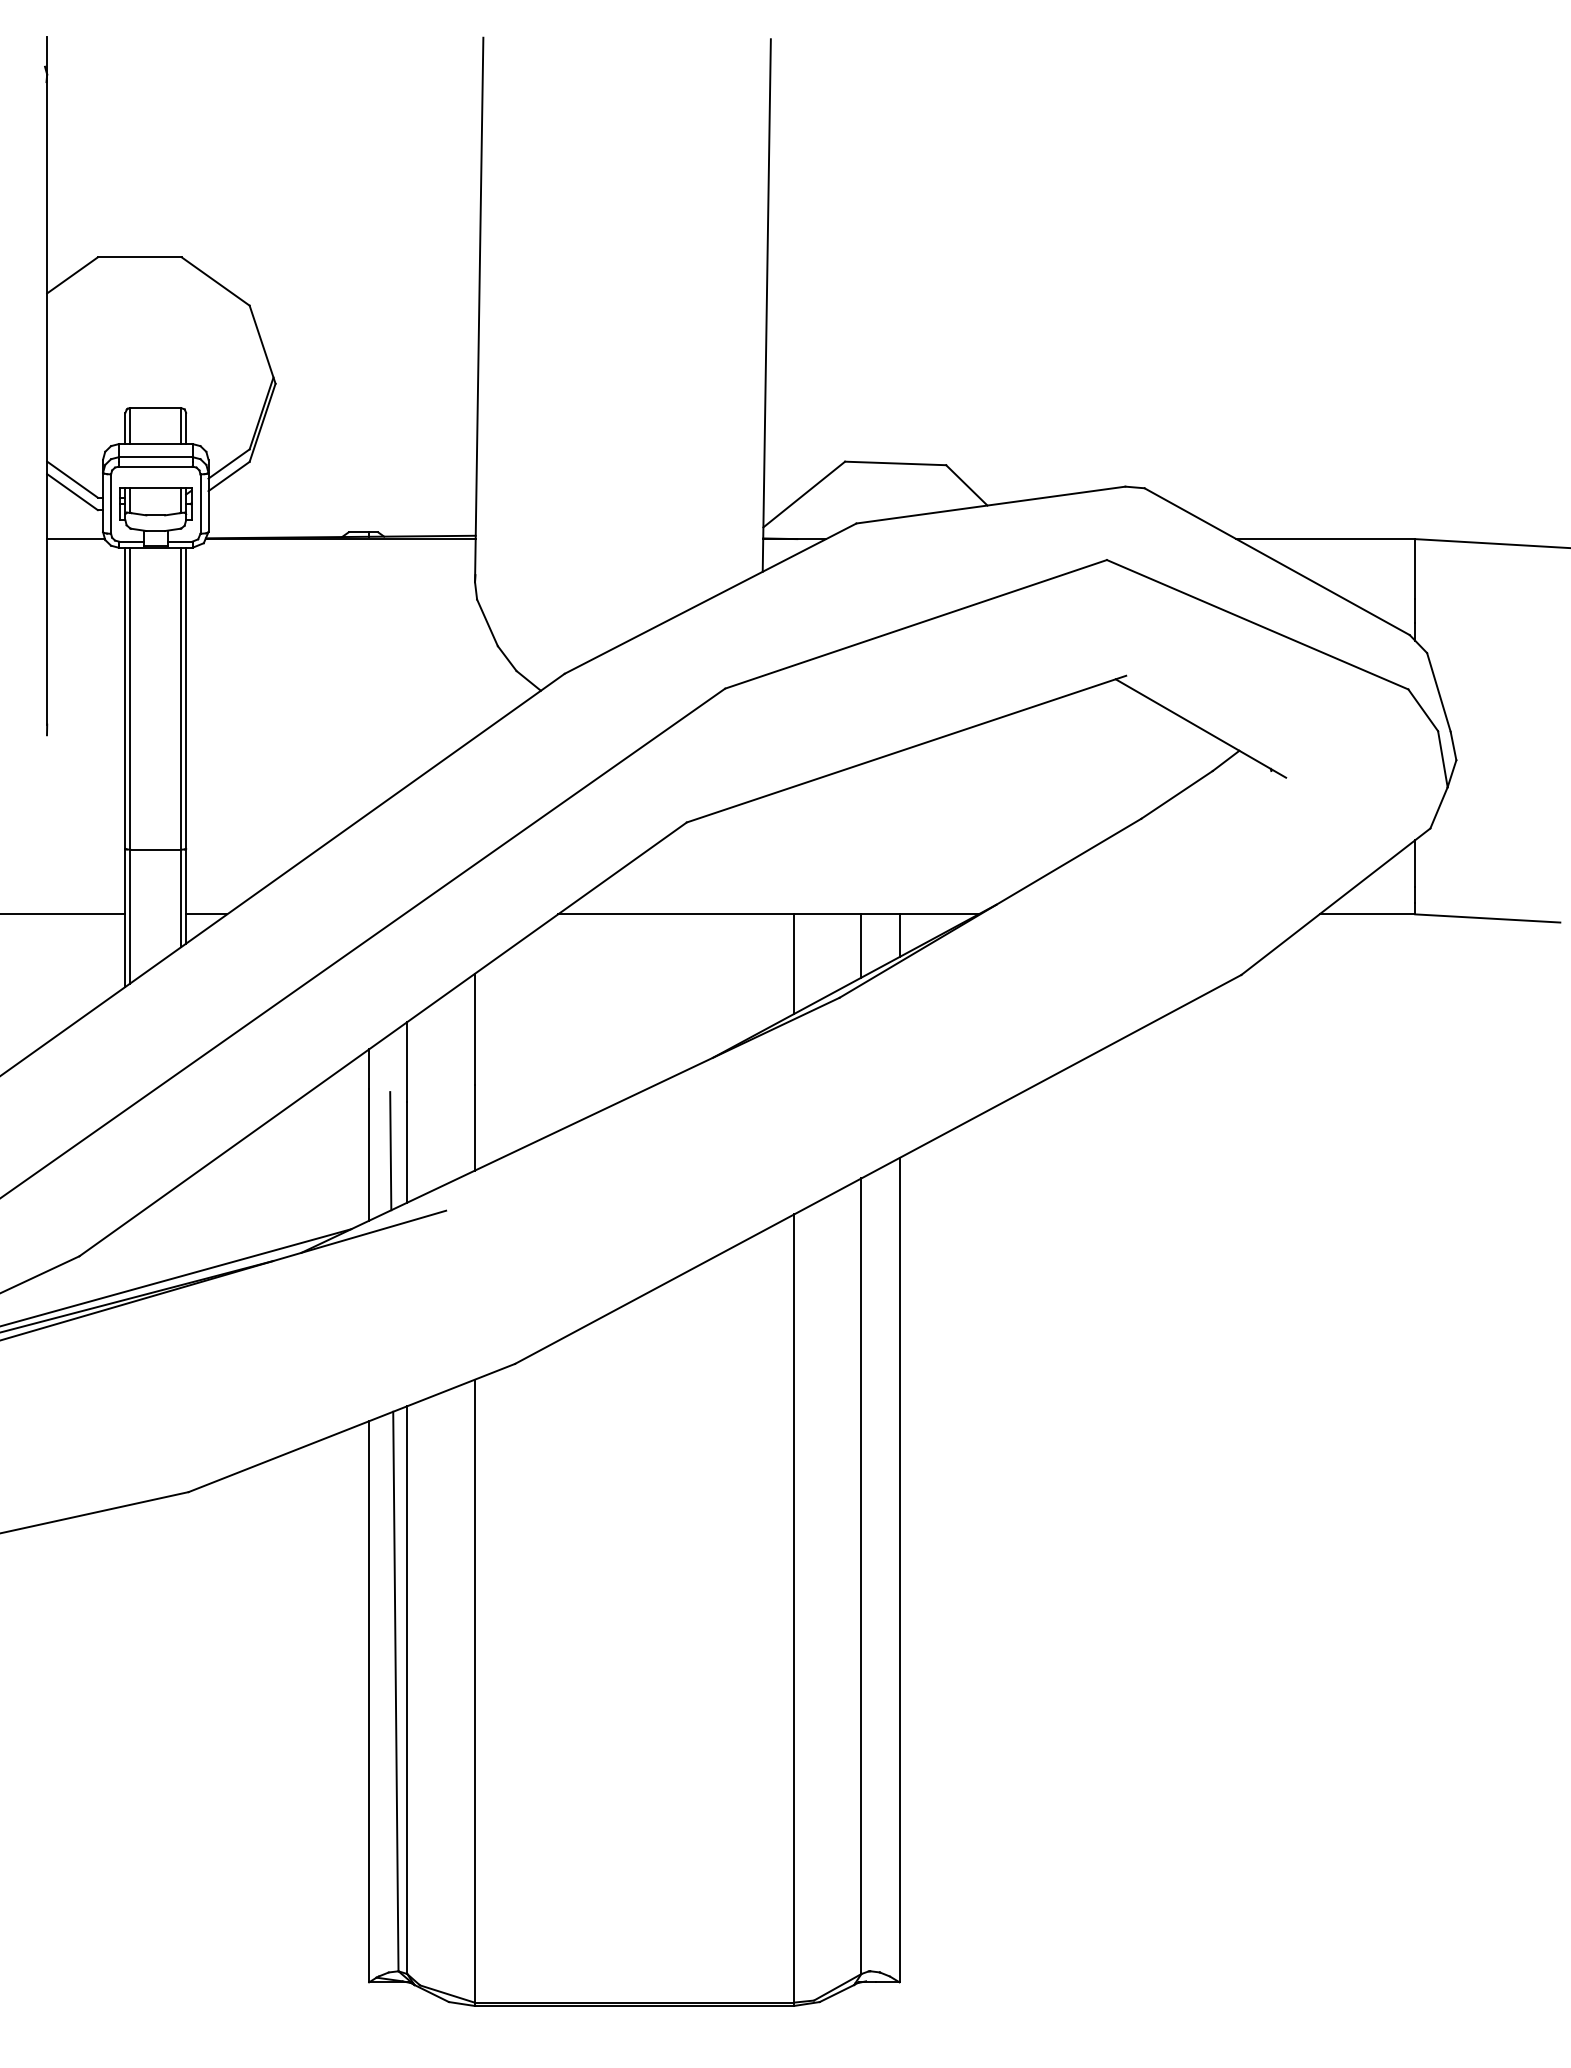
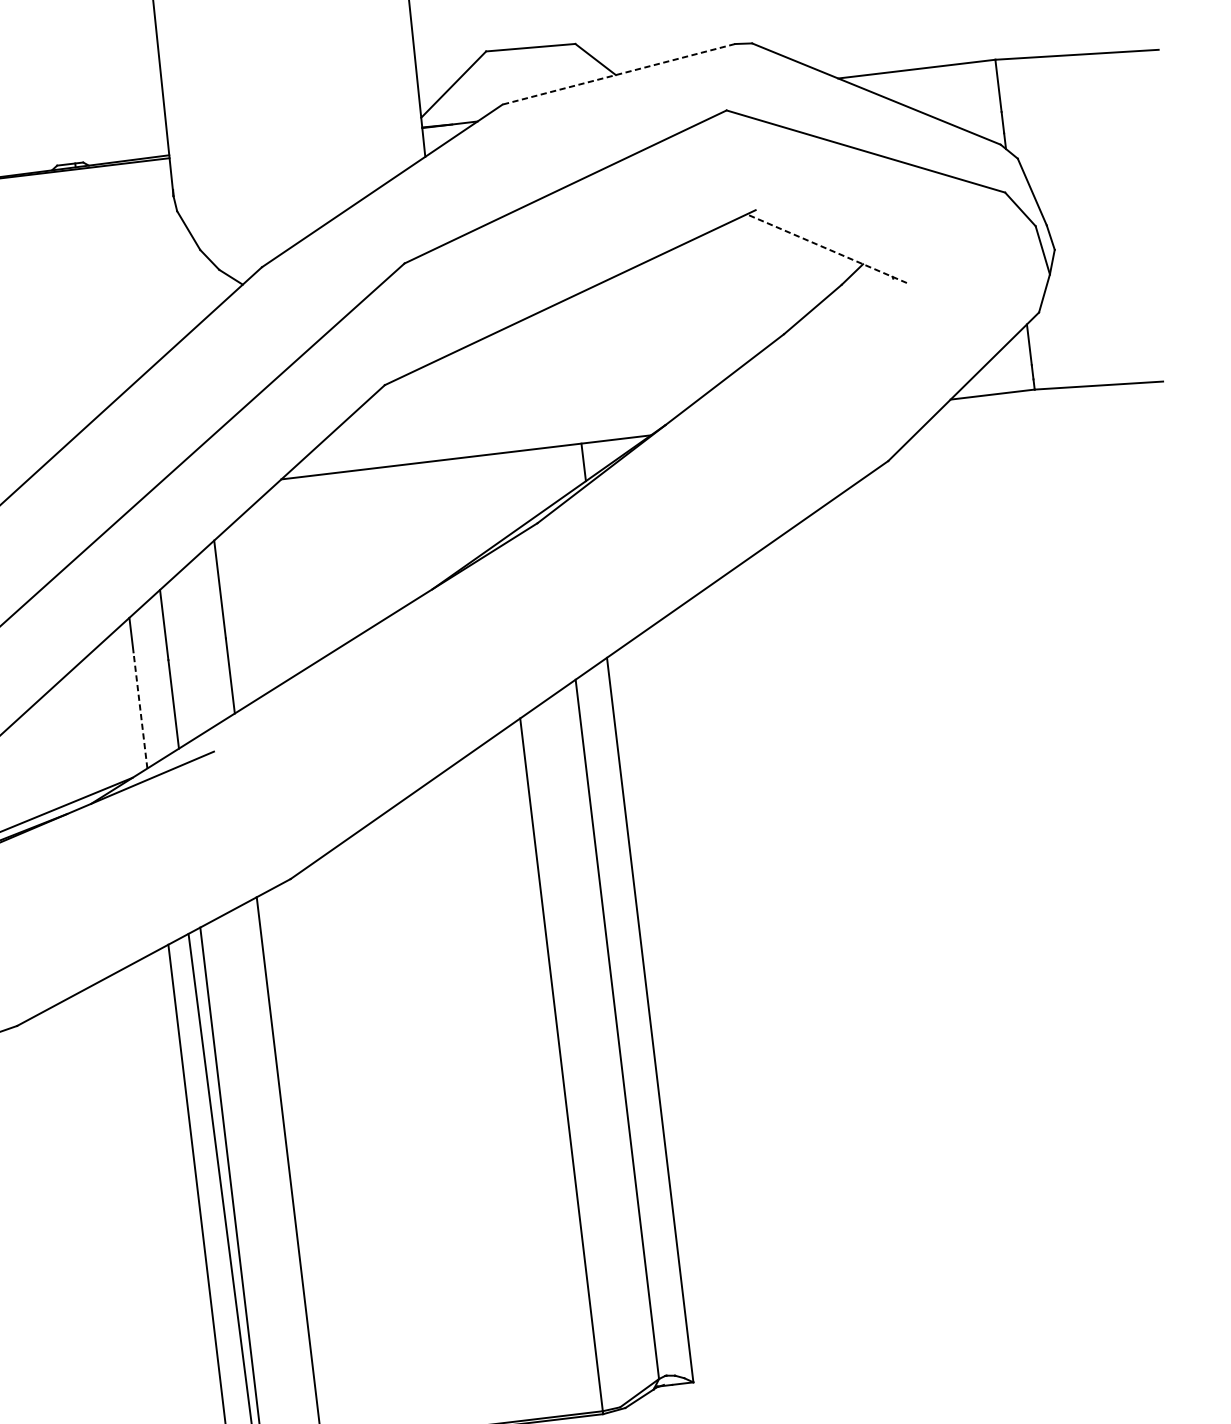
line: (990, 505) -> (618, 74), solid -> dashed
line: (1200, 728) -> (826, 248), solid -> dashed
line: (861, 945) -> (551, 474), removed
line: (794, 964) -> (494, 498), removed
line: (390, 1151) -> (158, 705), removed
line: (369, 1154) -> (140, 710), solid -> dashed

